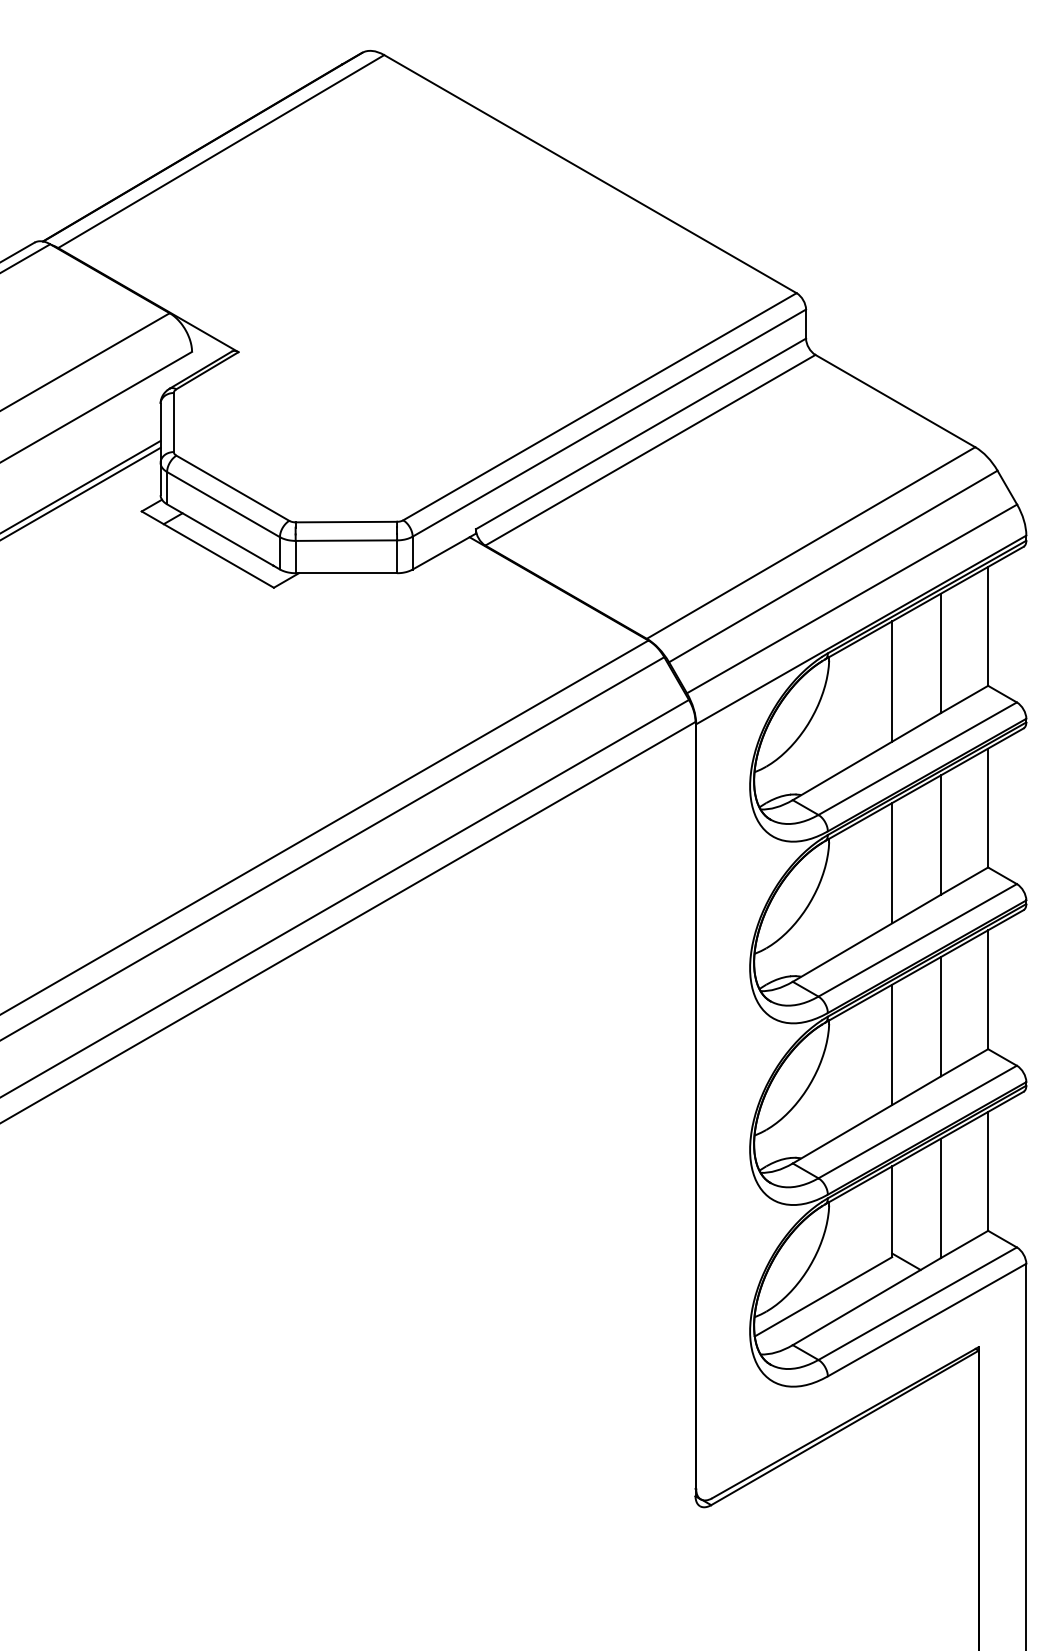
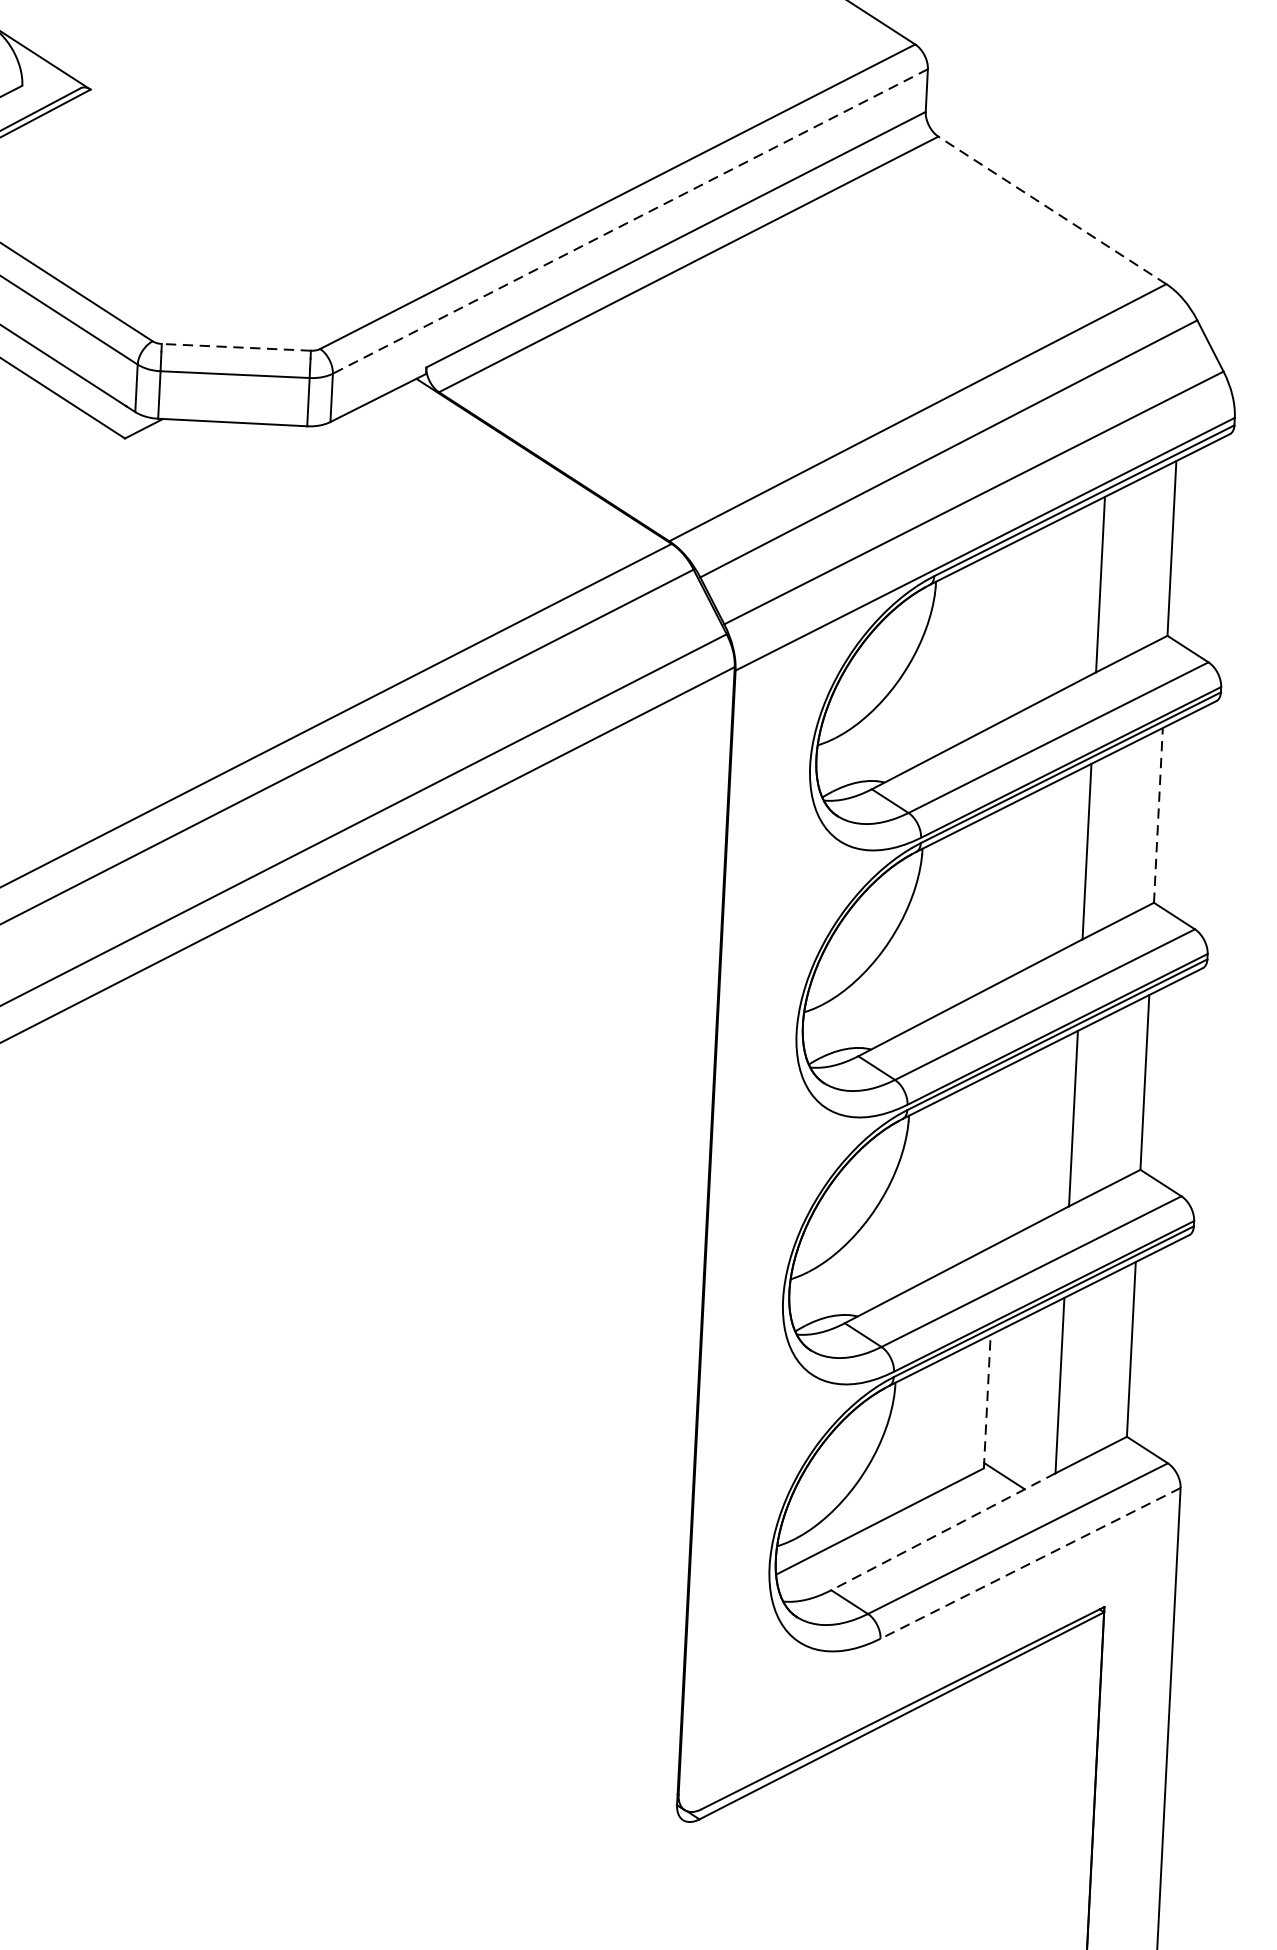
line: (894, 400) -> (1051, 209), solid -> dashed
line: (608, 423) -> (629, 221), solid -> dashed
line: (346, 522) -> (236, 347), solid -> dashed
line: (892, 681) -> (1027, 622), removed
line: (988, 807) -> (1158, 814), solid -> dashed
line: (892, 863) -> (1013, 889), removed
line: (892, 1044) -> (1000, 1155), removed
line: (892, 1211) -> (987, 1401), solid -> dashed
line: (866, 1301) -> (942, 1531), solid -> dashed
line: (926, 1320) -> (1029, 1563), solid -> dashed

